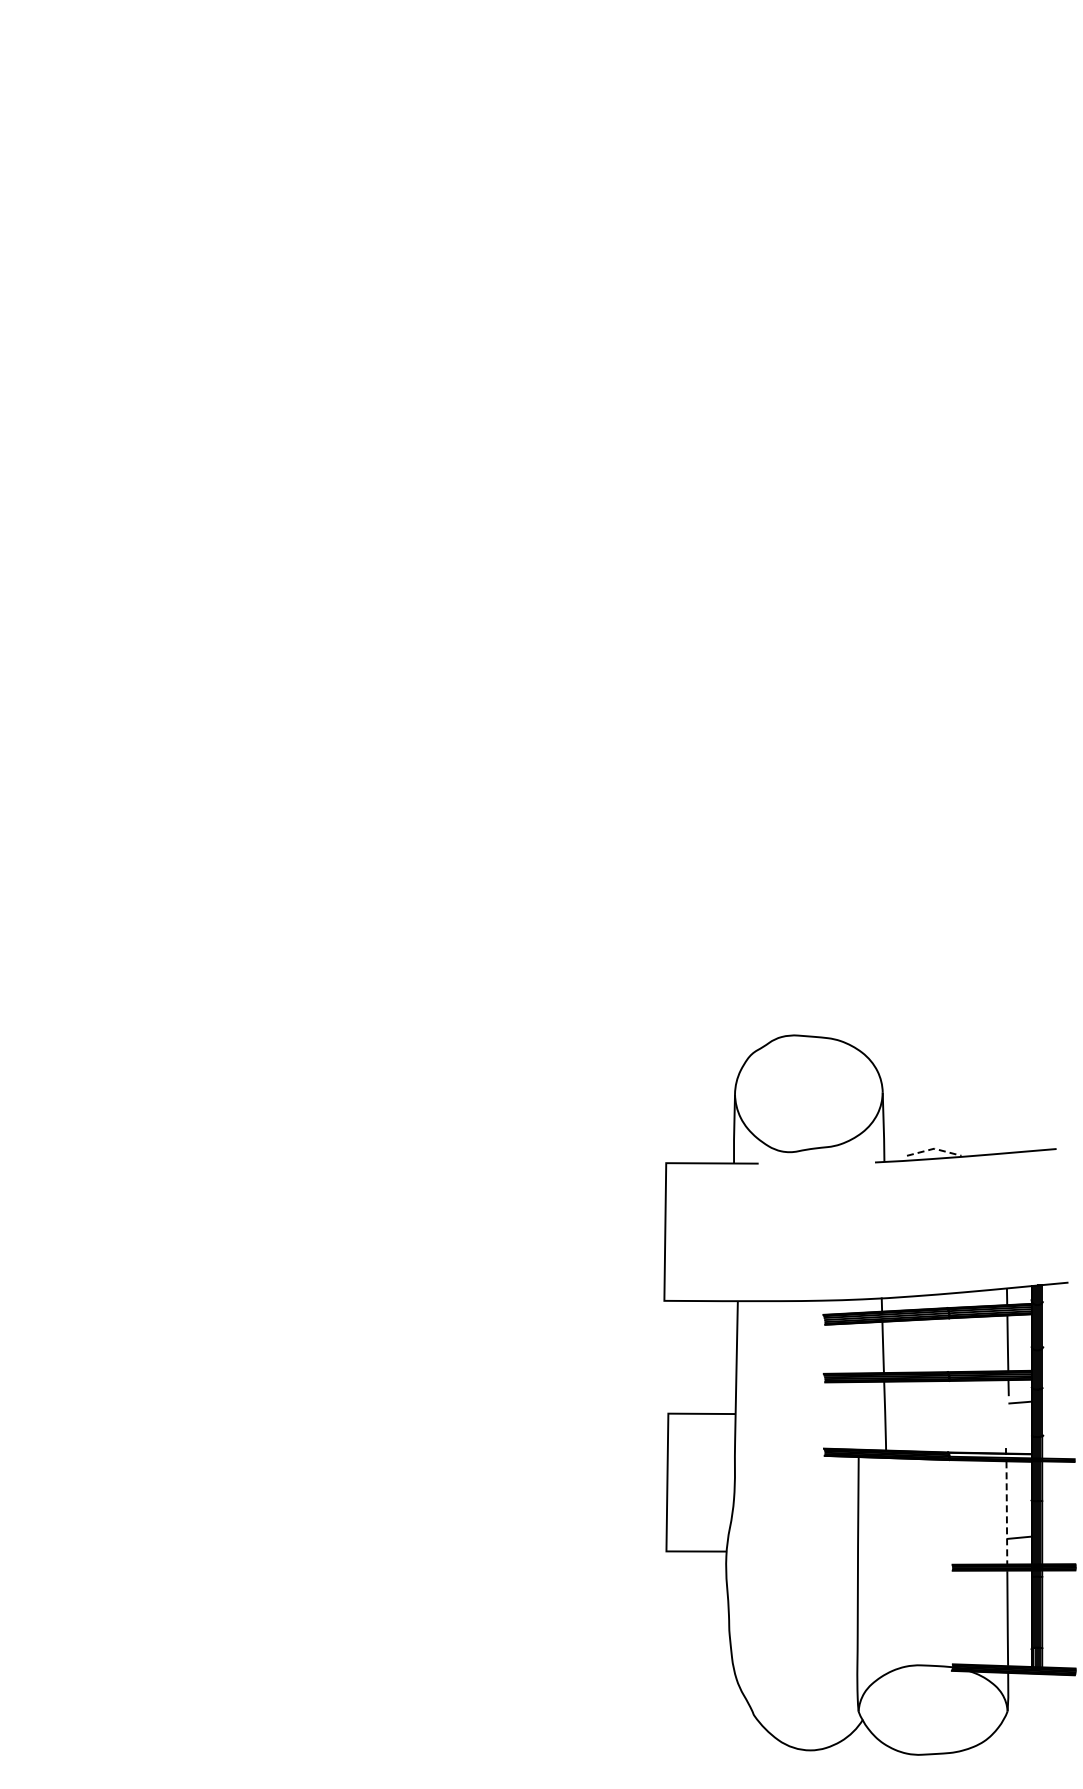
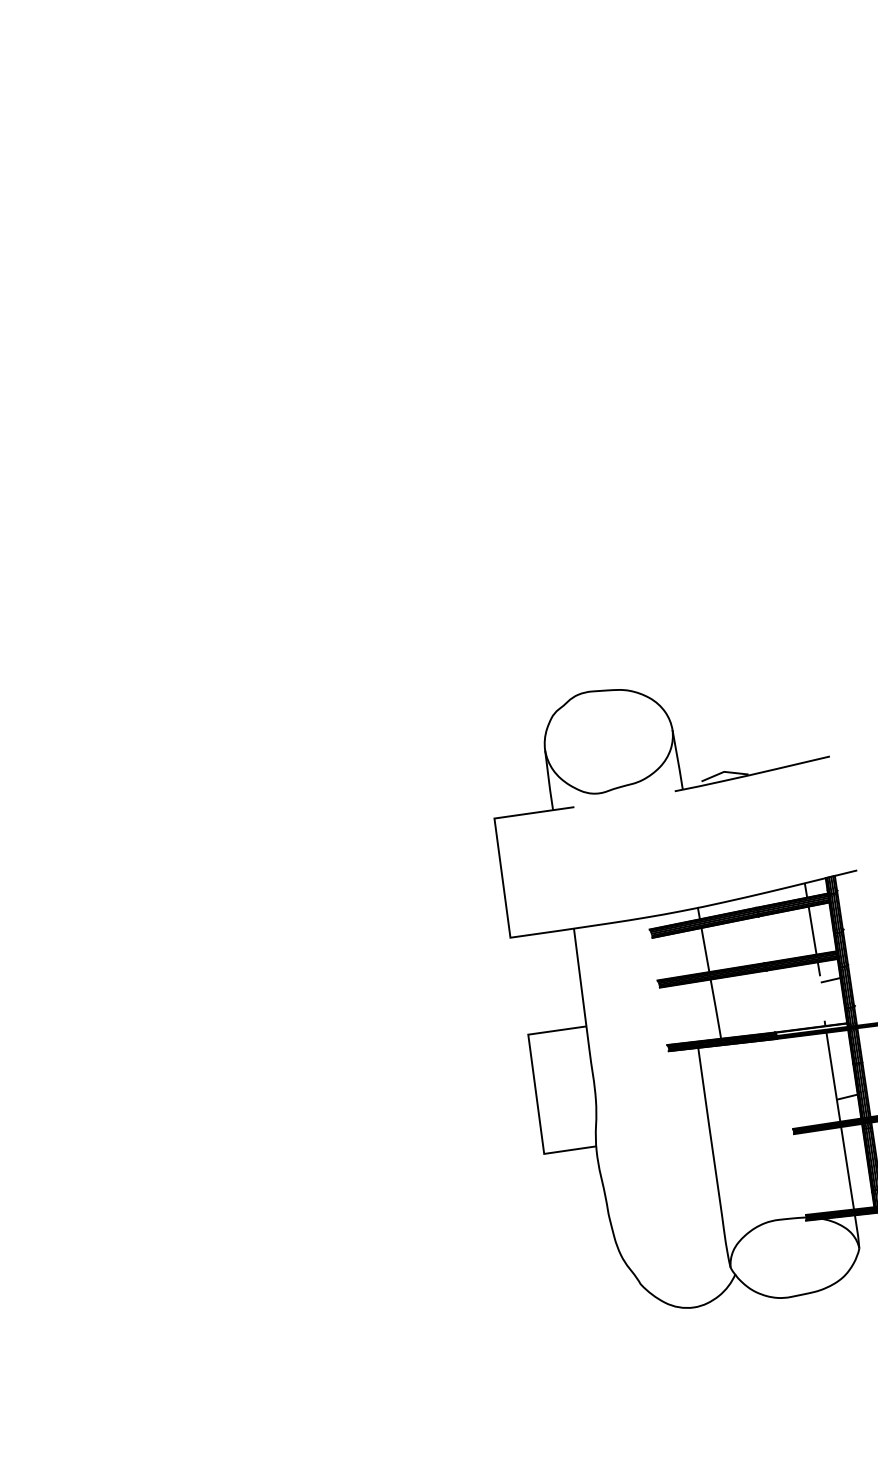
line: (934, 1148) -> (724, 771), dashed -> solid
line: (1006, 1513) -> (833, 1077), dashed -> solid

